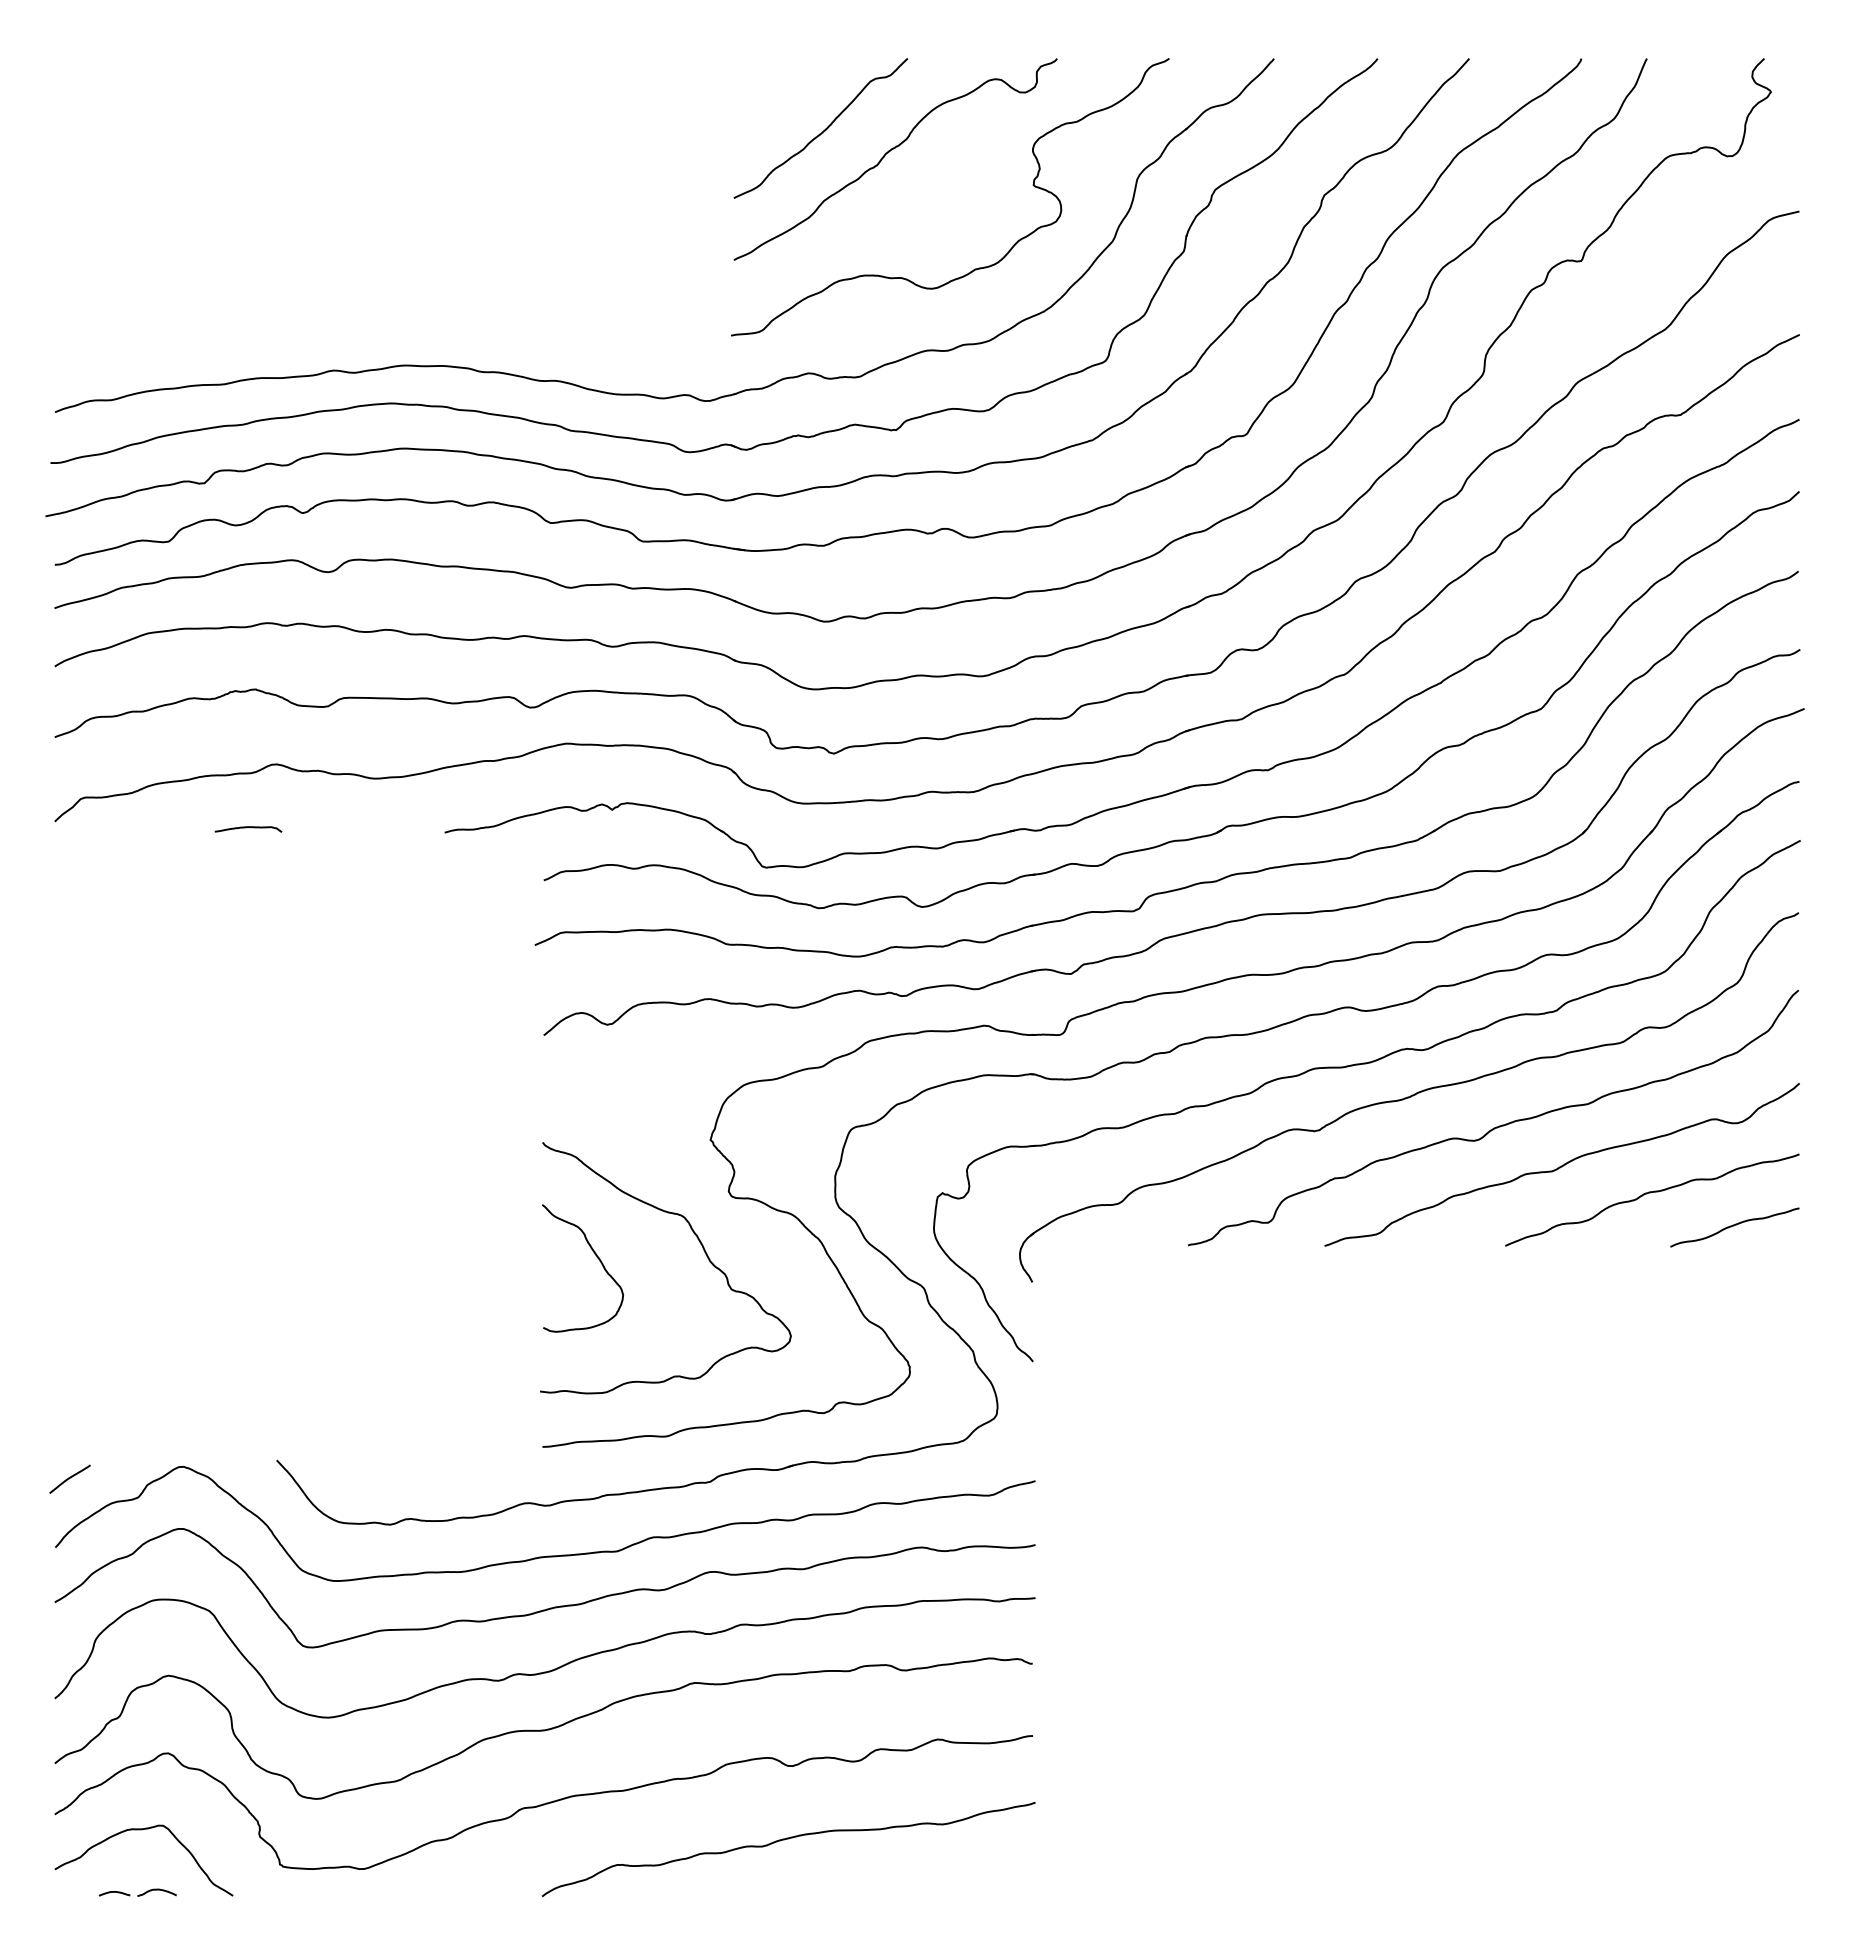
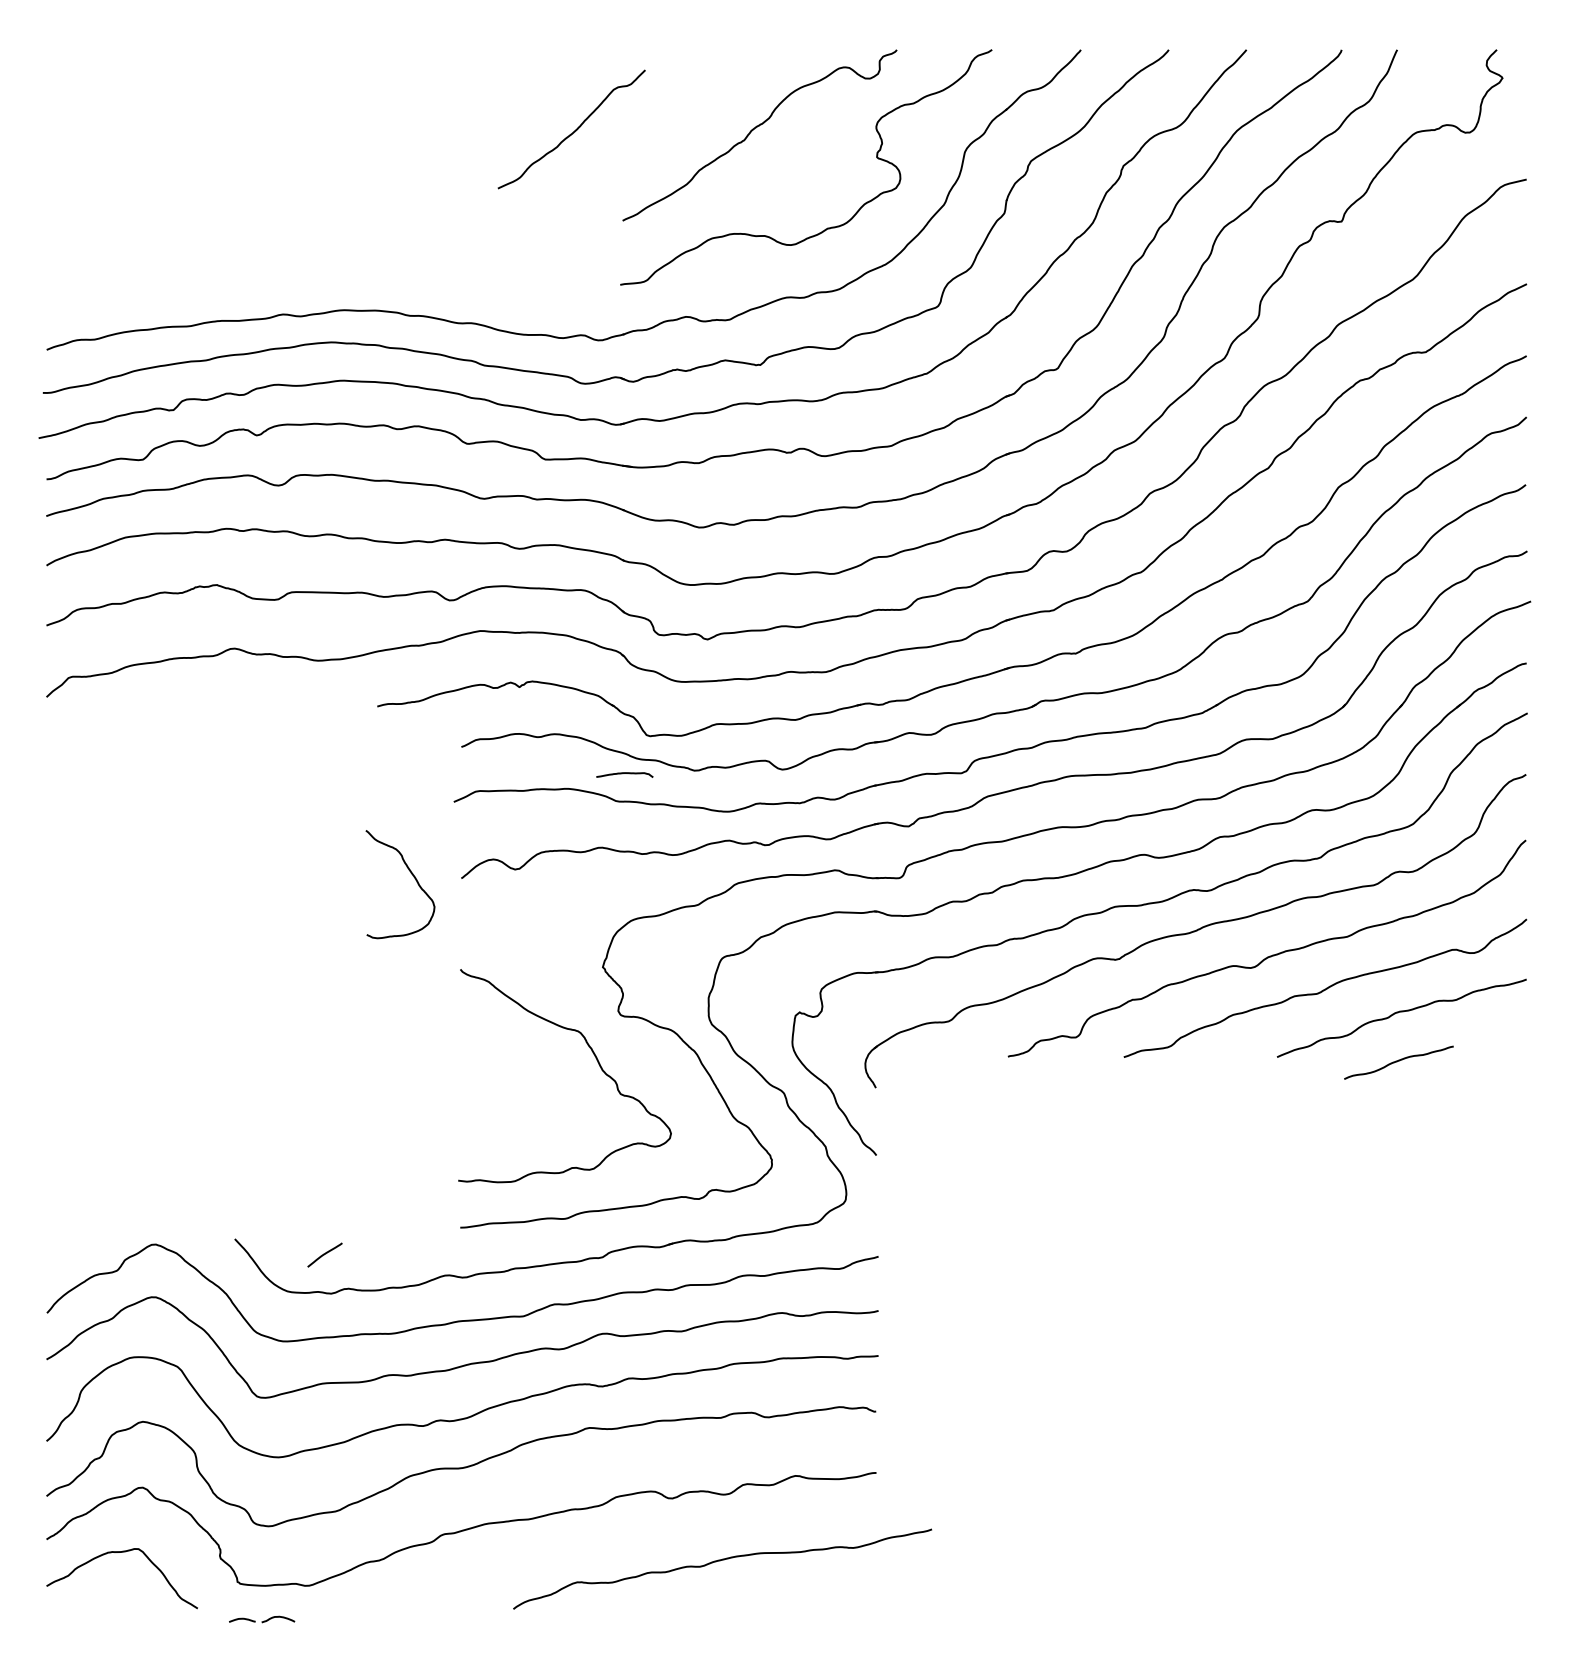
curve: (823, 130) -> (573, 131), moved
curve: (247, 828) -> (624, 774), moved
curve: (1734, 1226) -> (1398, 1061), moved
curve: (596, 1257) -> (411, 875), moved
curve: (69, 1478) -> (324, 1254), moved
curve: (784, 1840) -> (719, 1561), moved
part: (137, 1892) -> (261, 1619), moved

